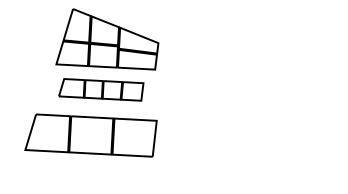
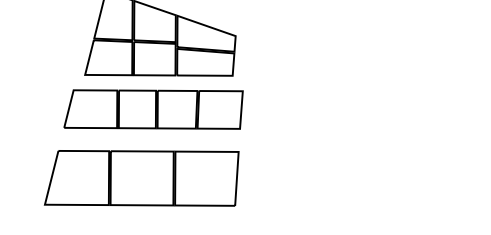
part: (101, 89) -> (154, 109), size x1.43

